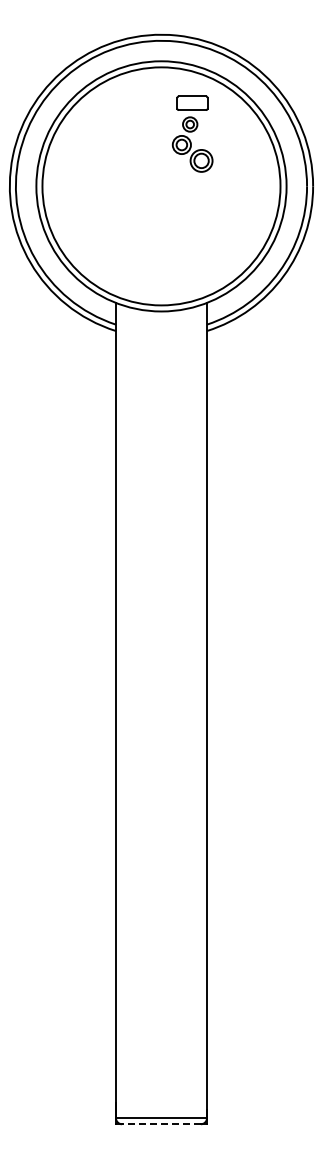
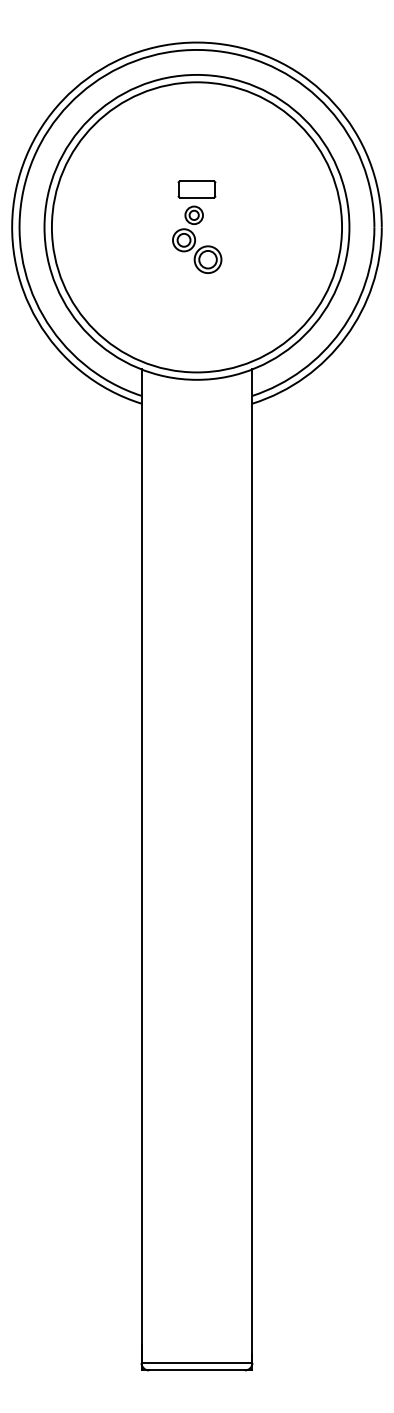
part: (192, 133) -> (197, 226), moved
line: (161, 1124) -> (197, 1370), dashed -> solid

